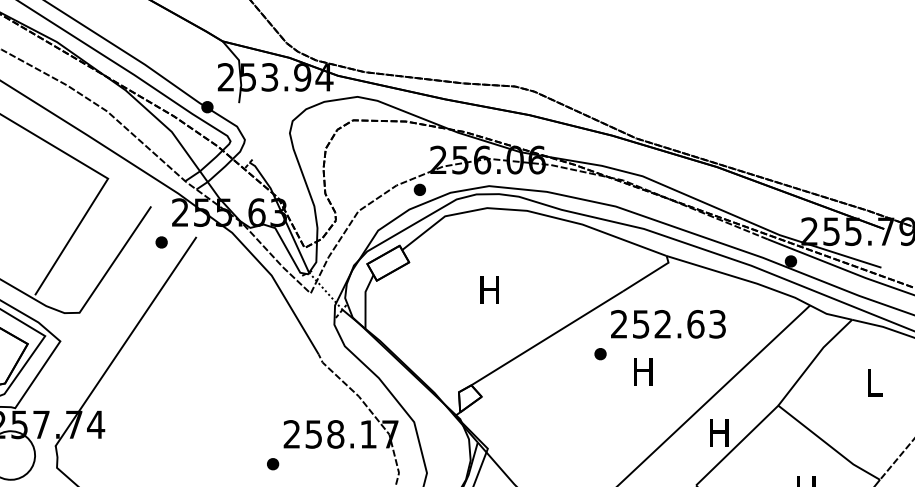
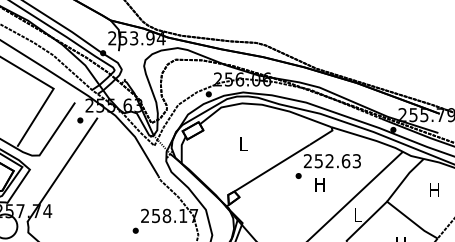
text: (489, 288) -> (243, 143), H -> L
text: (873, 381) -> (434, 189), L -> H
text: (718, 431) -> (357, 214), H -> L

